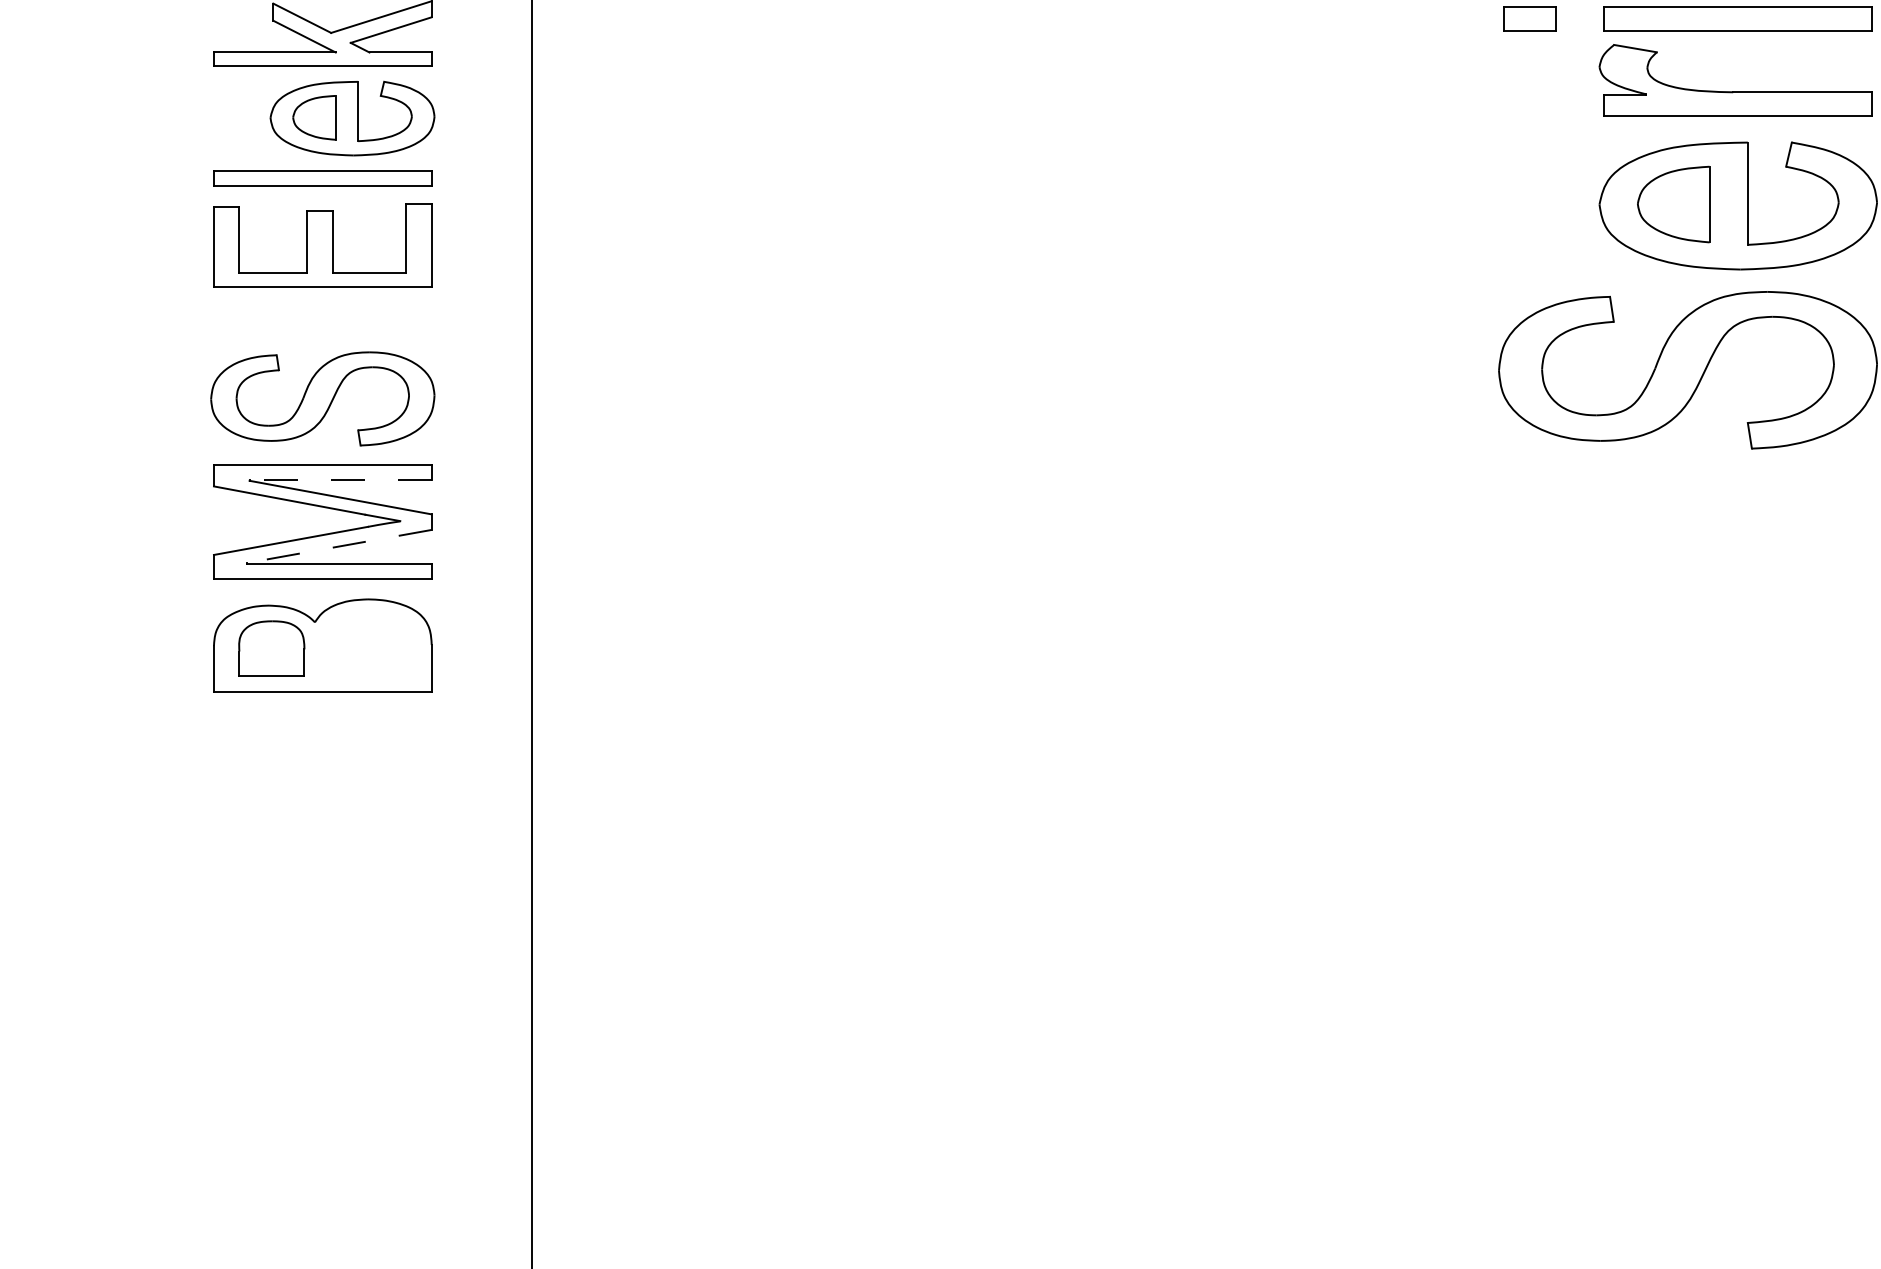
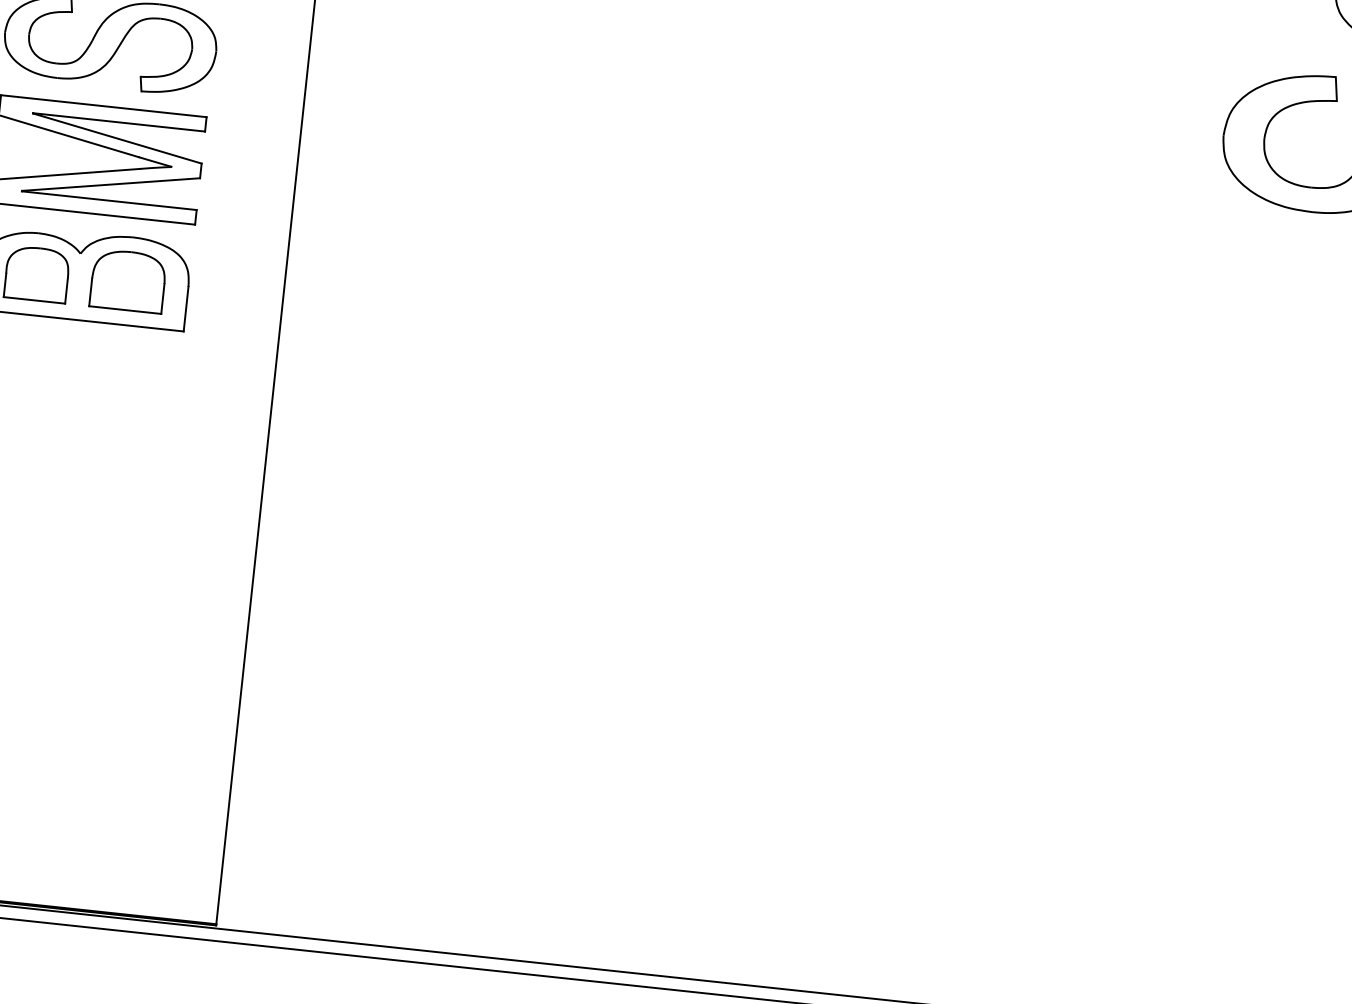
line: (340, 480) -> (118, 122), dashed -> solid
line: (338, 546) -> (110, 184), dashed -> solid
part: (368, 645) -> (128, 280), added

